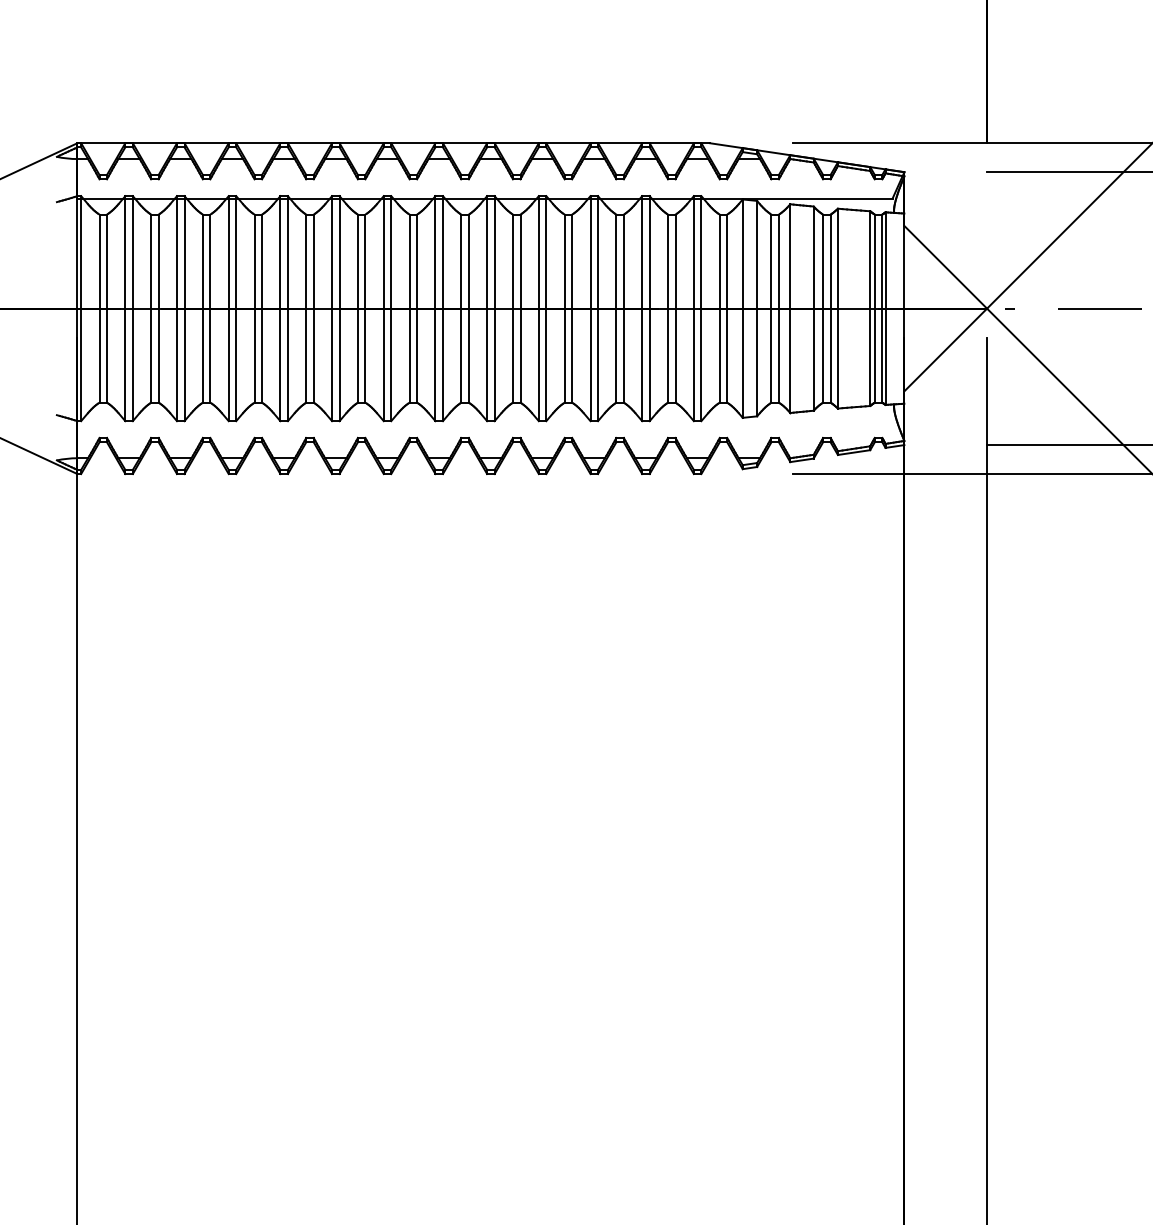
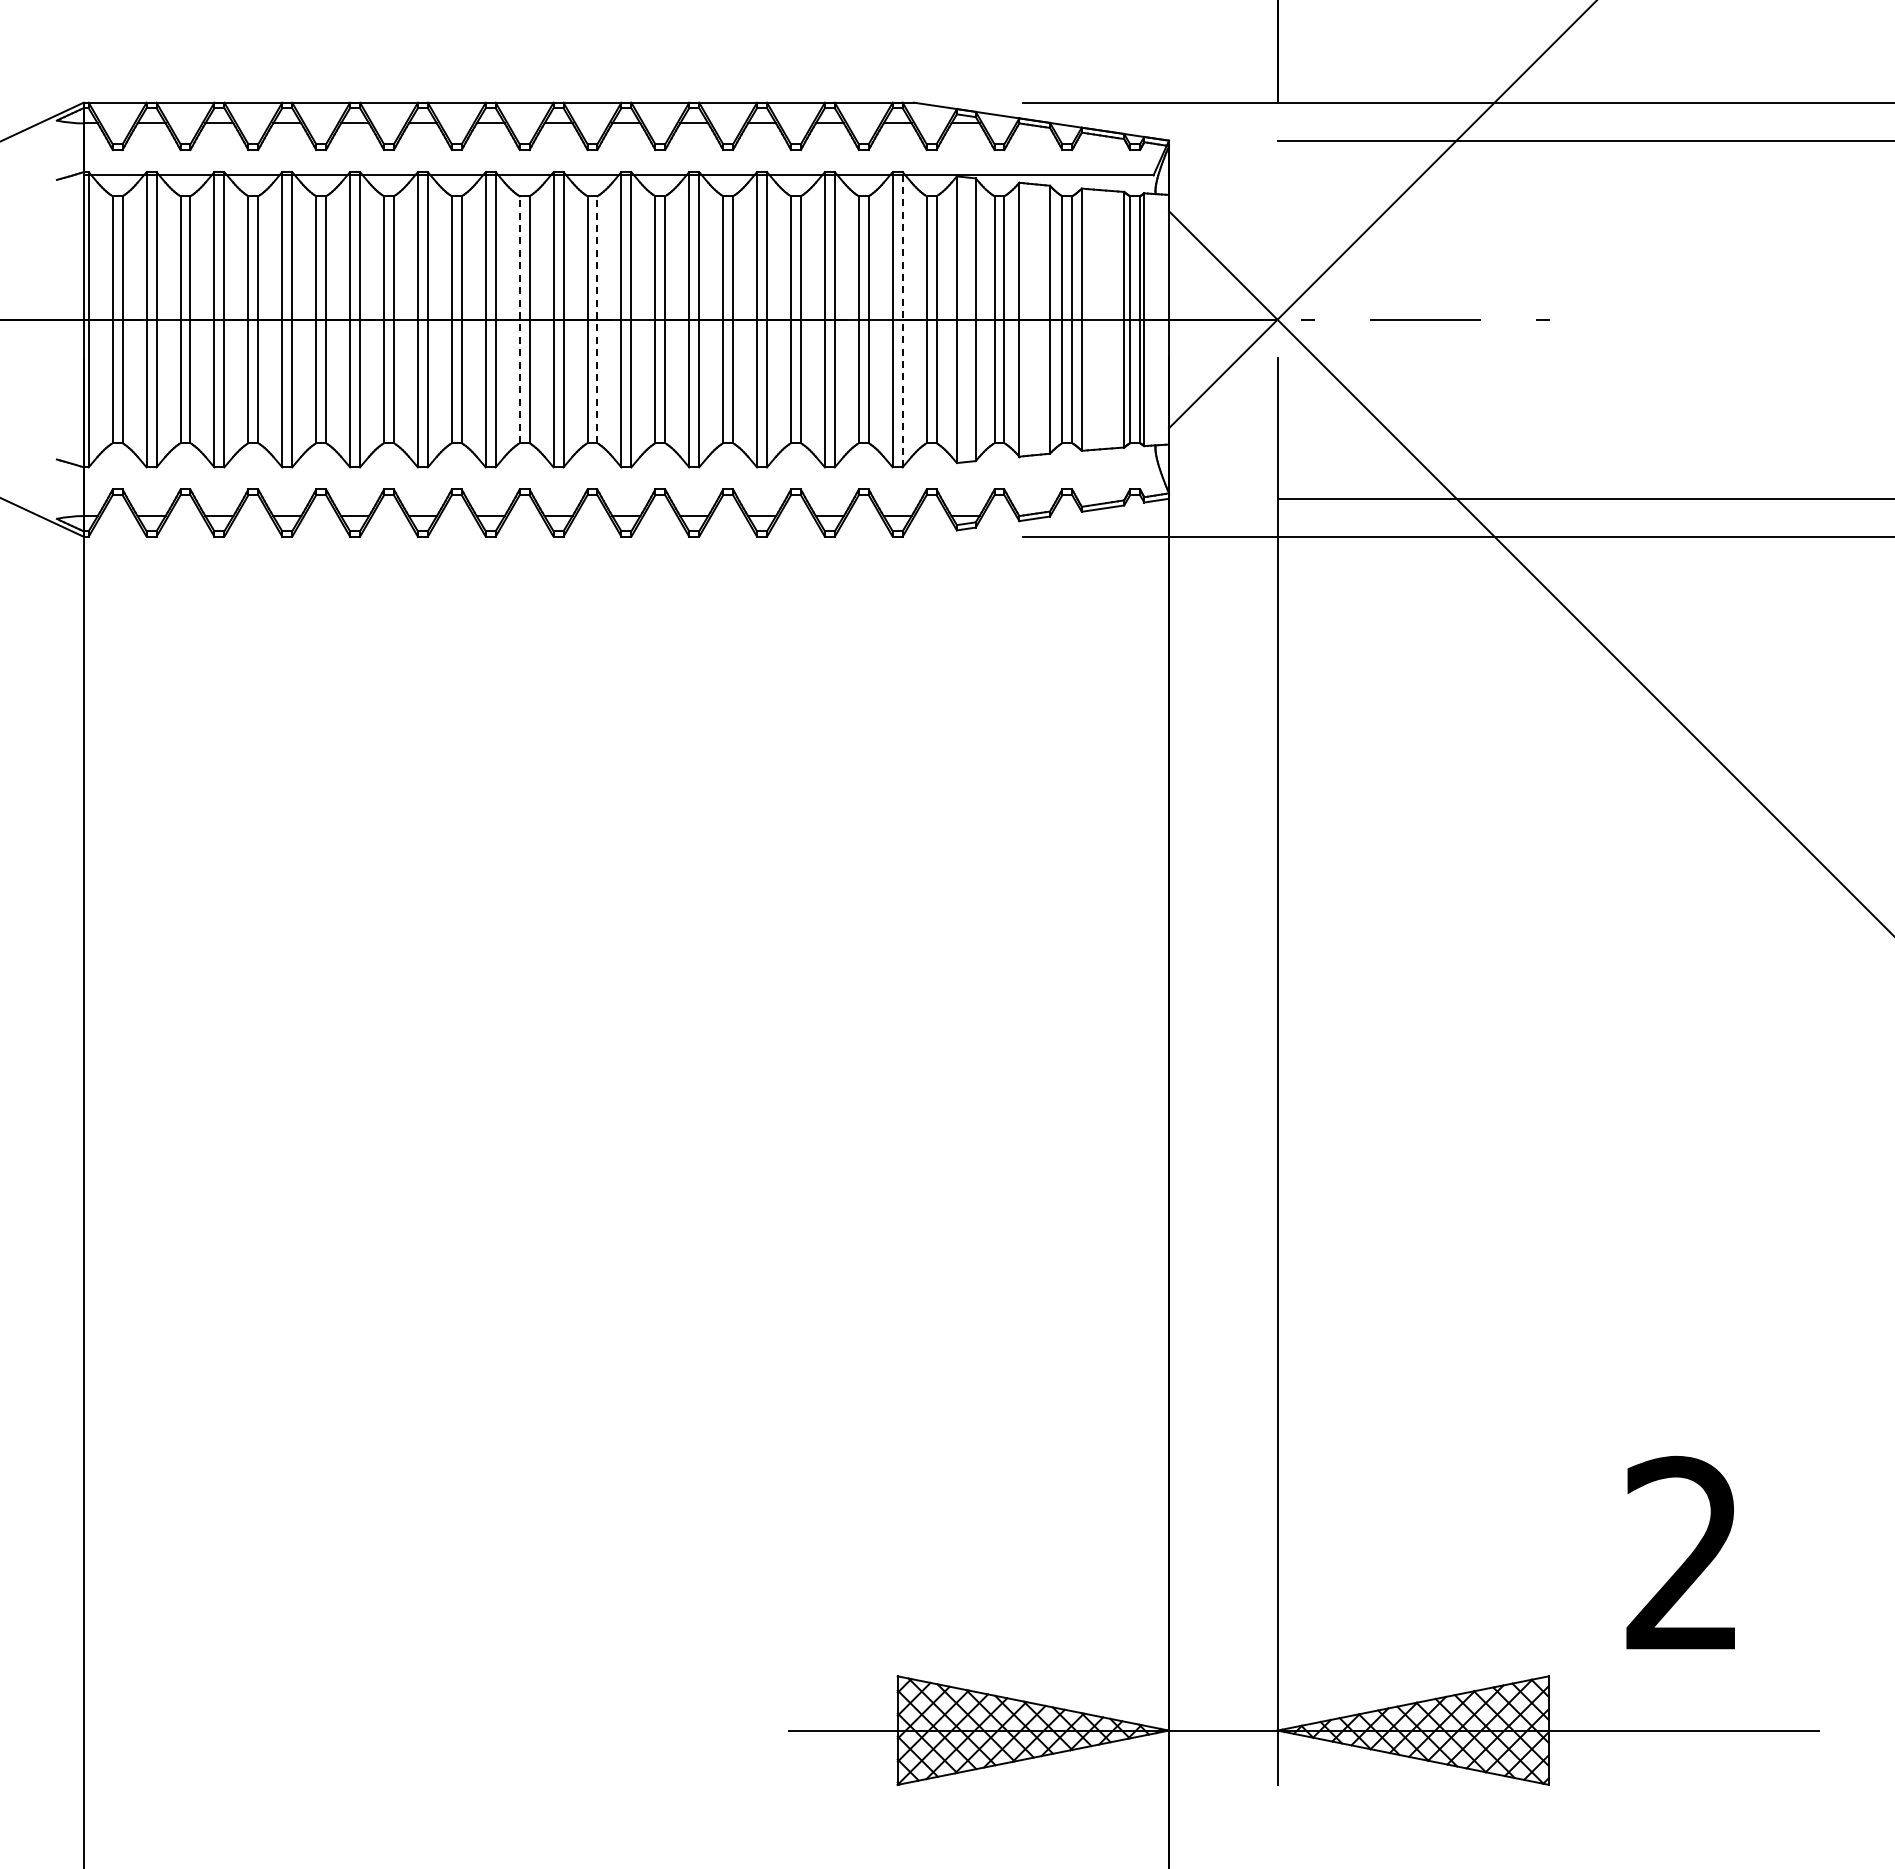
line: (409, 308) -> (519, 319), solid -> dashed
line: (468, 308) -> (597, 319), solid -> dashed
line: (701, 308) -> (902, 319), solid -> dashed

